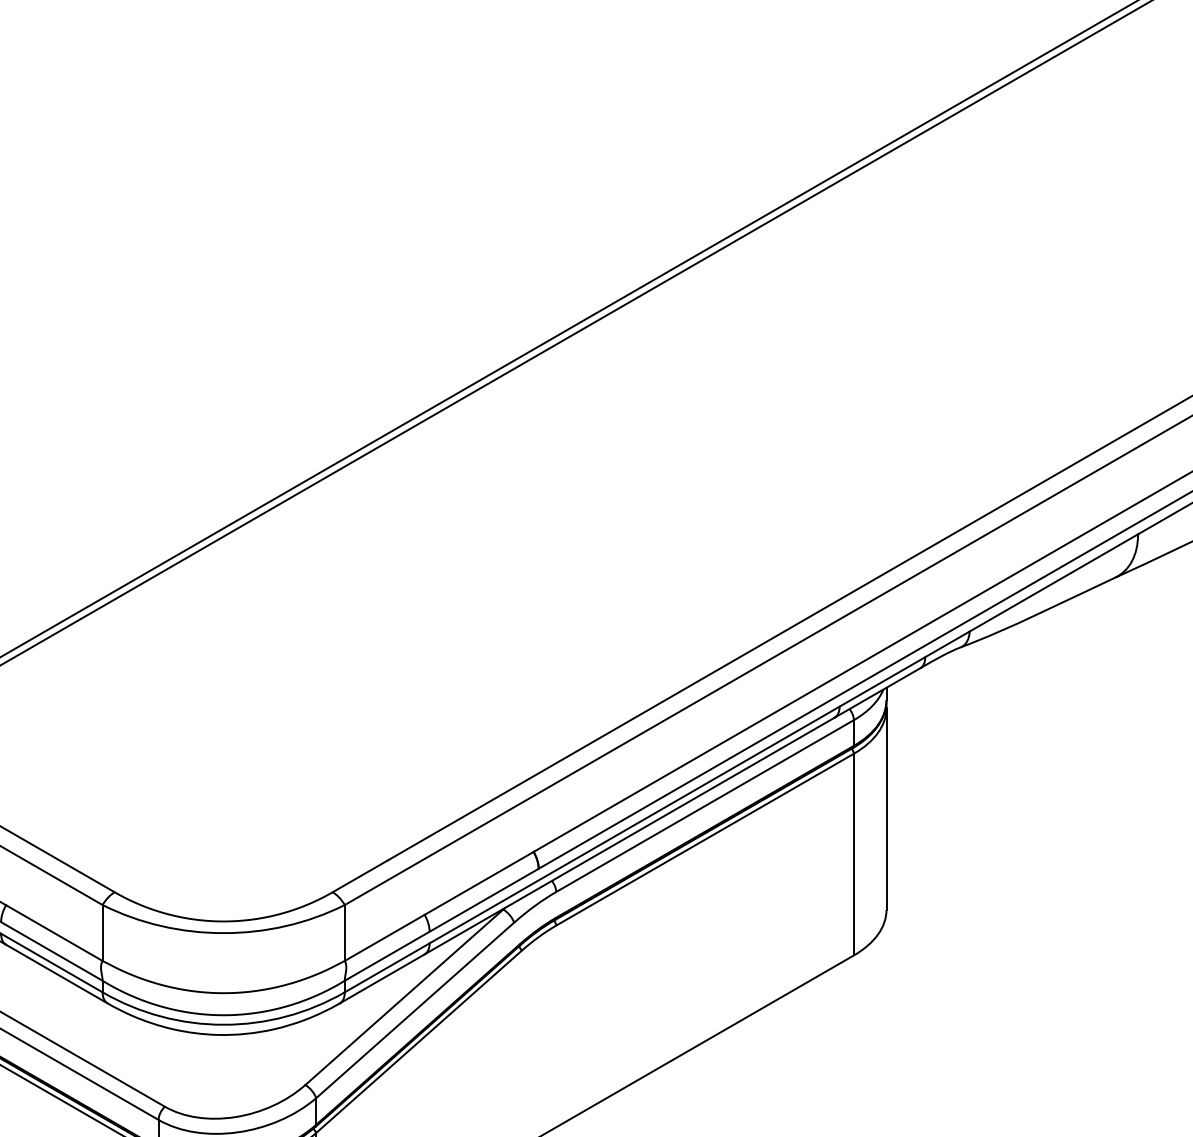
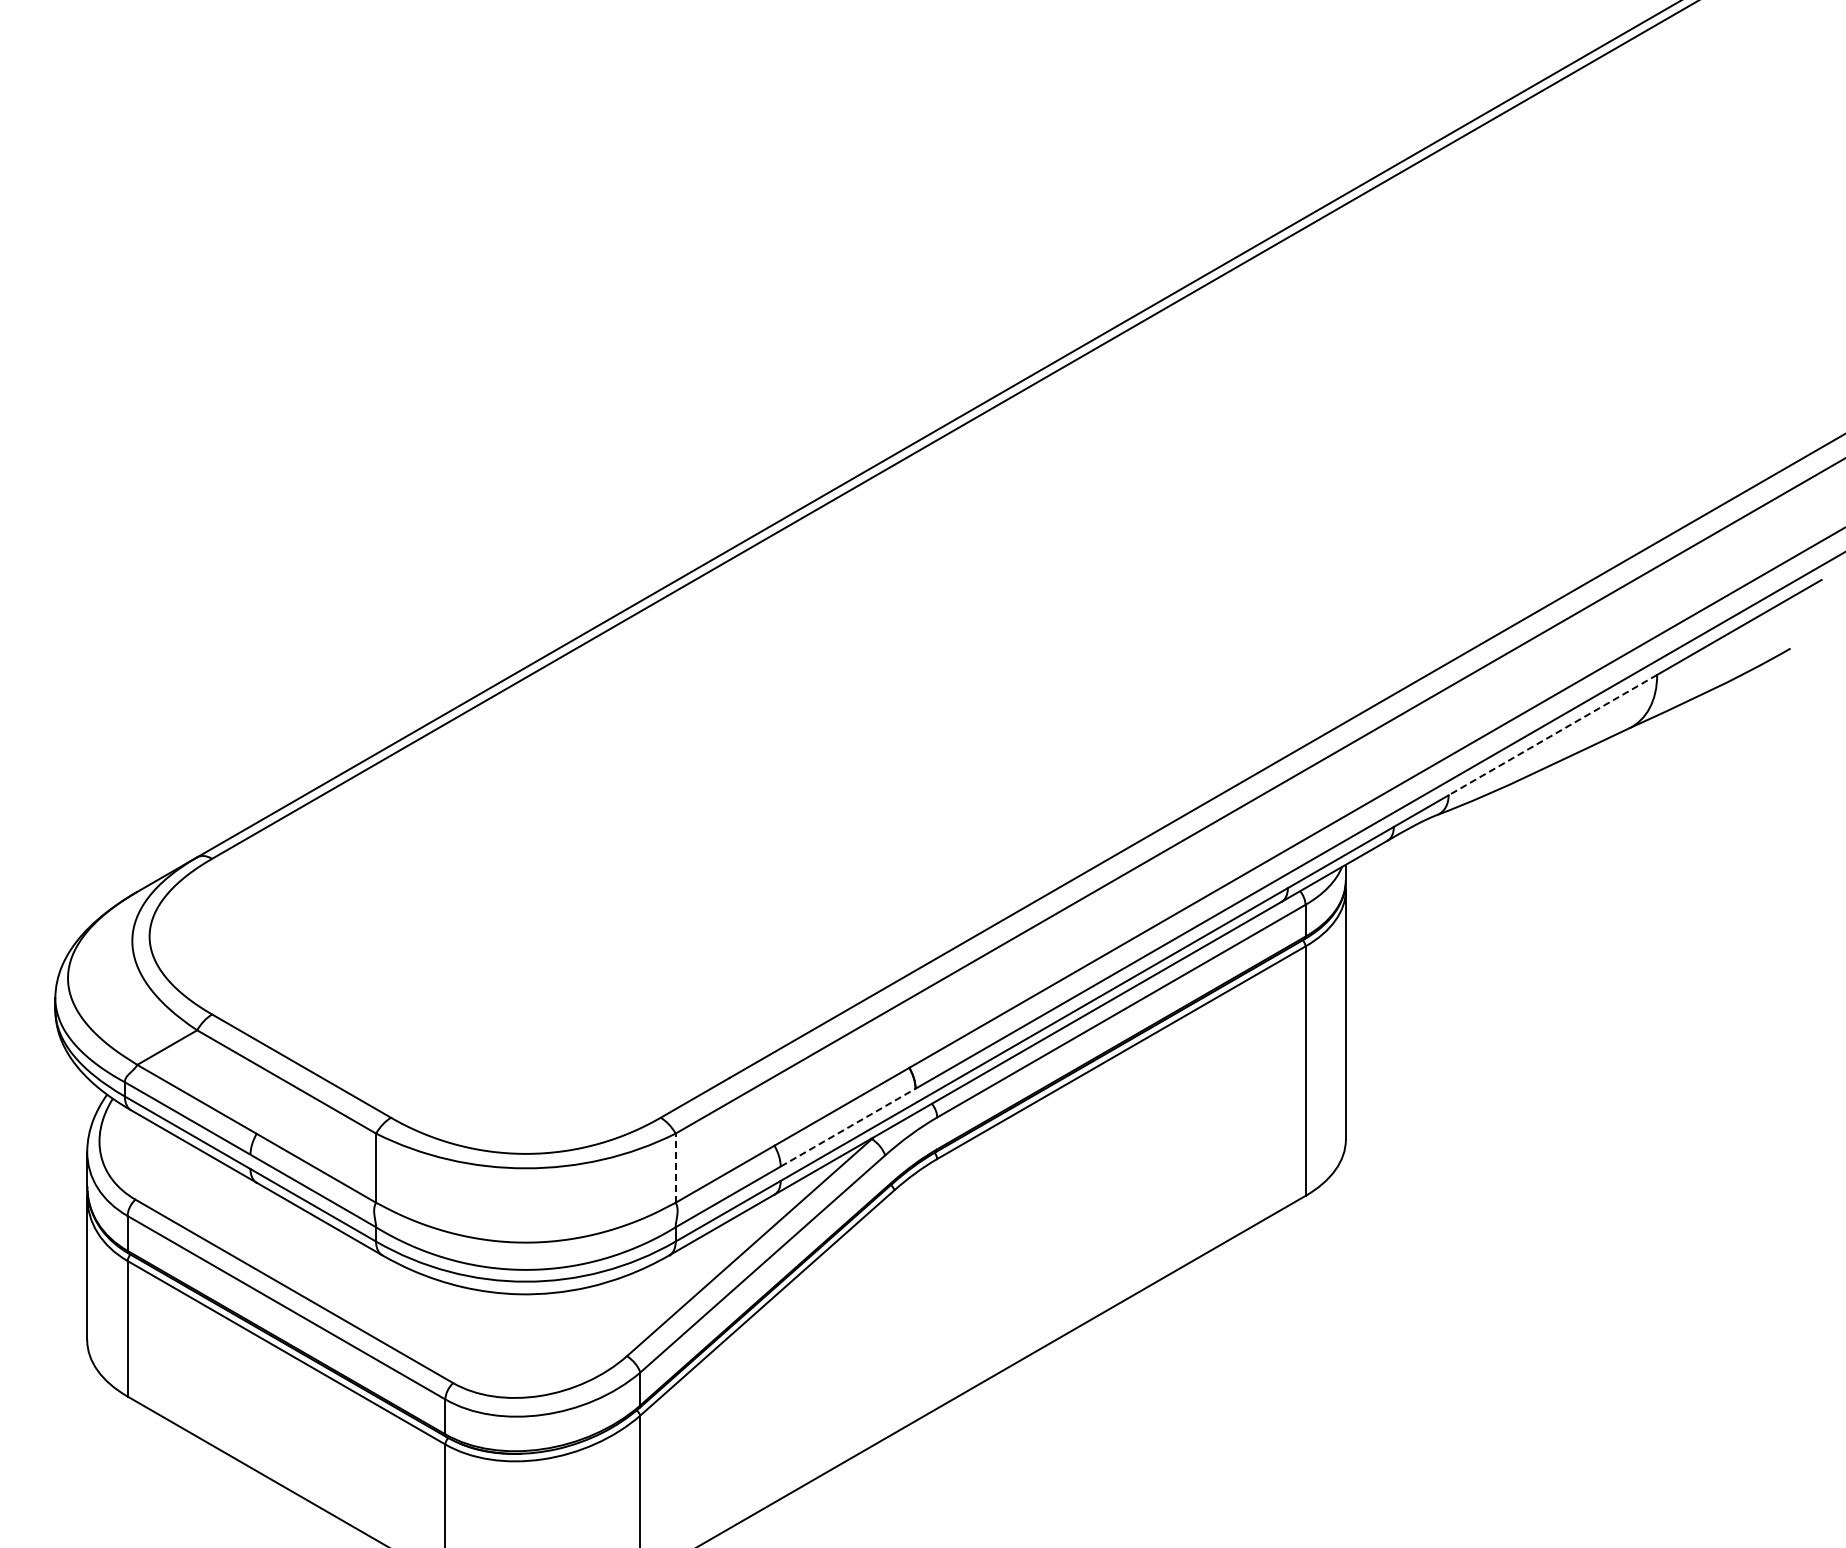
line: (1053, 583) -> (1552, 735), solid -> dashed
line: (484, 900) -> (848, 1127), solid -> dashed
line: (344, 933) -> (675, 1168), solid -> dashed

